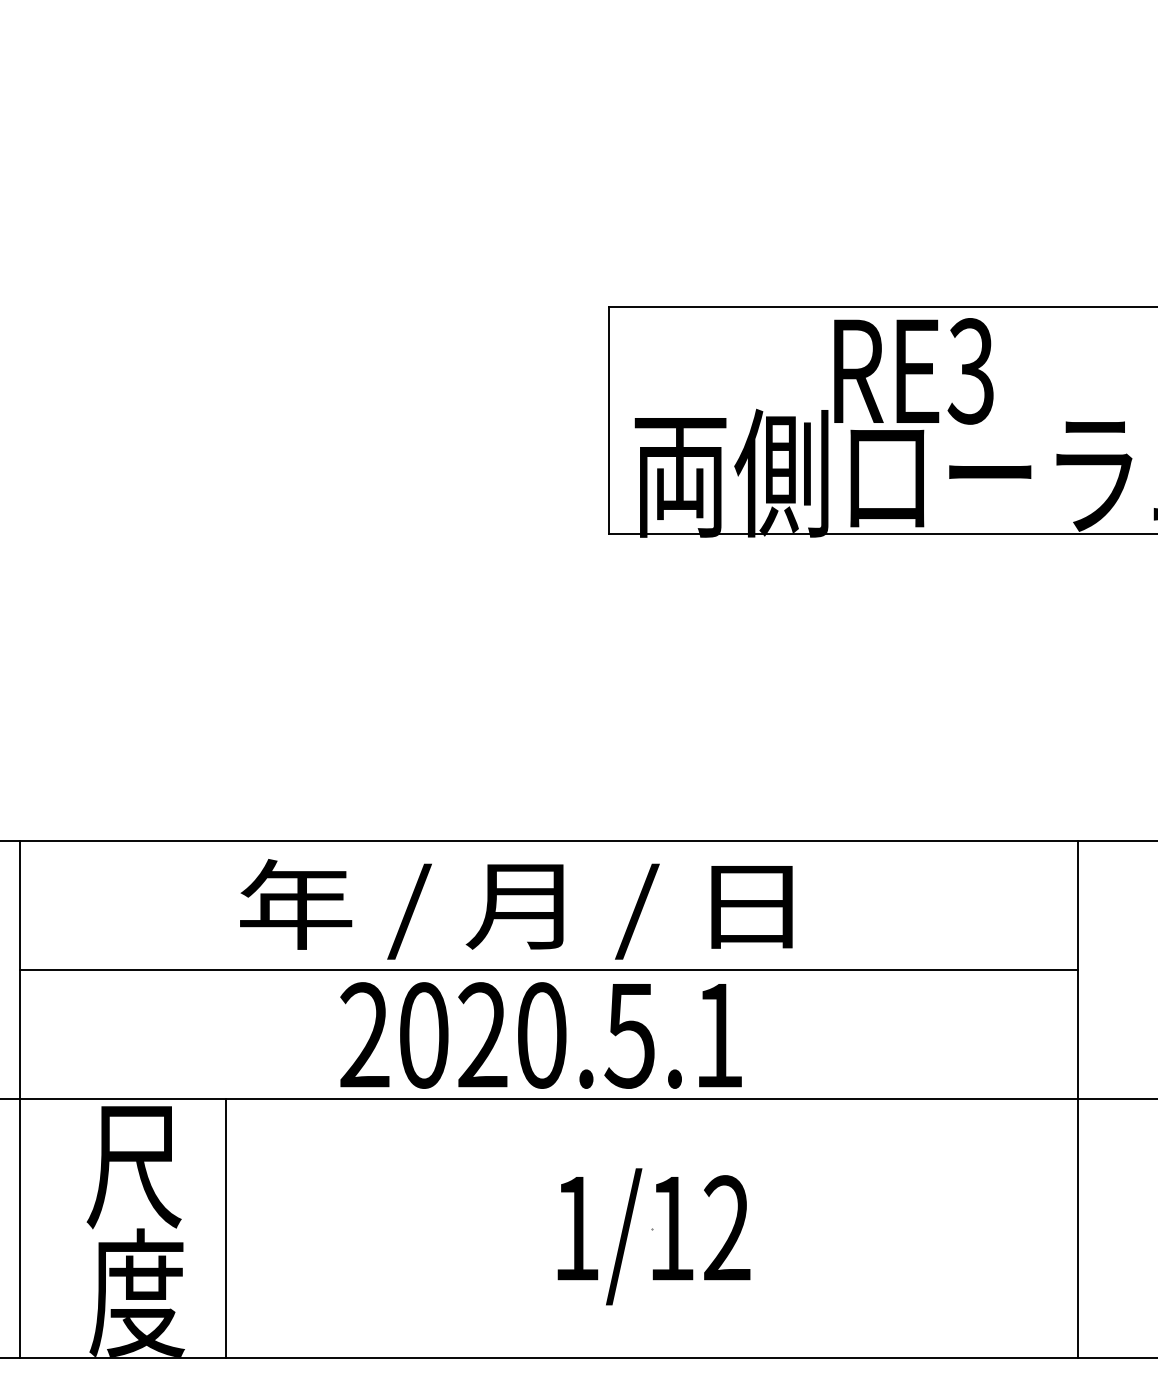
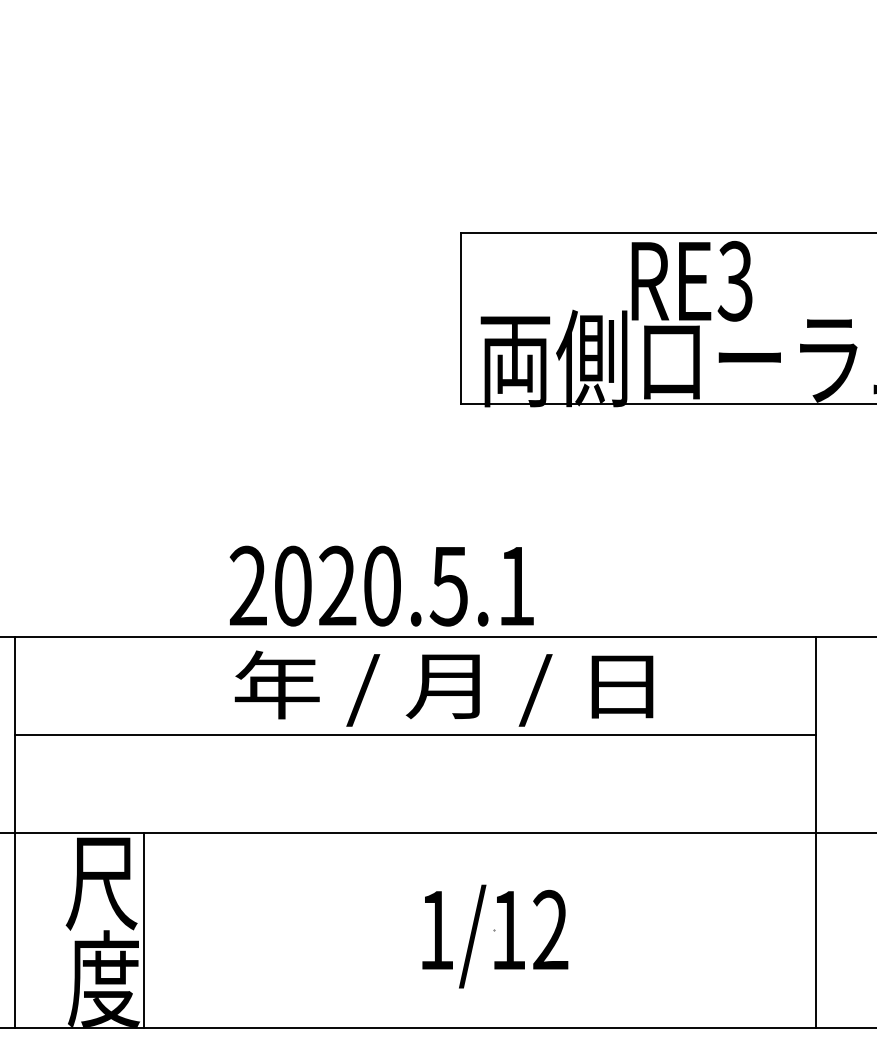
text: (515, 909) -> (443, 688), moved
text: (540, 1034) -> (381, 585), moved
line: (226, 1228) -> (144, 930), moved

